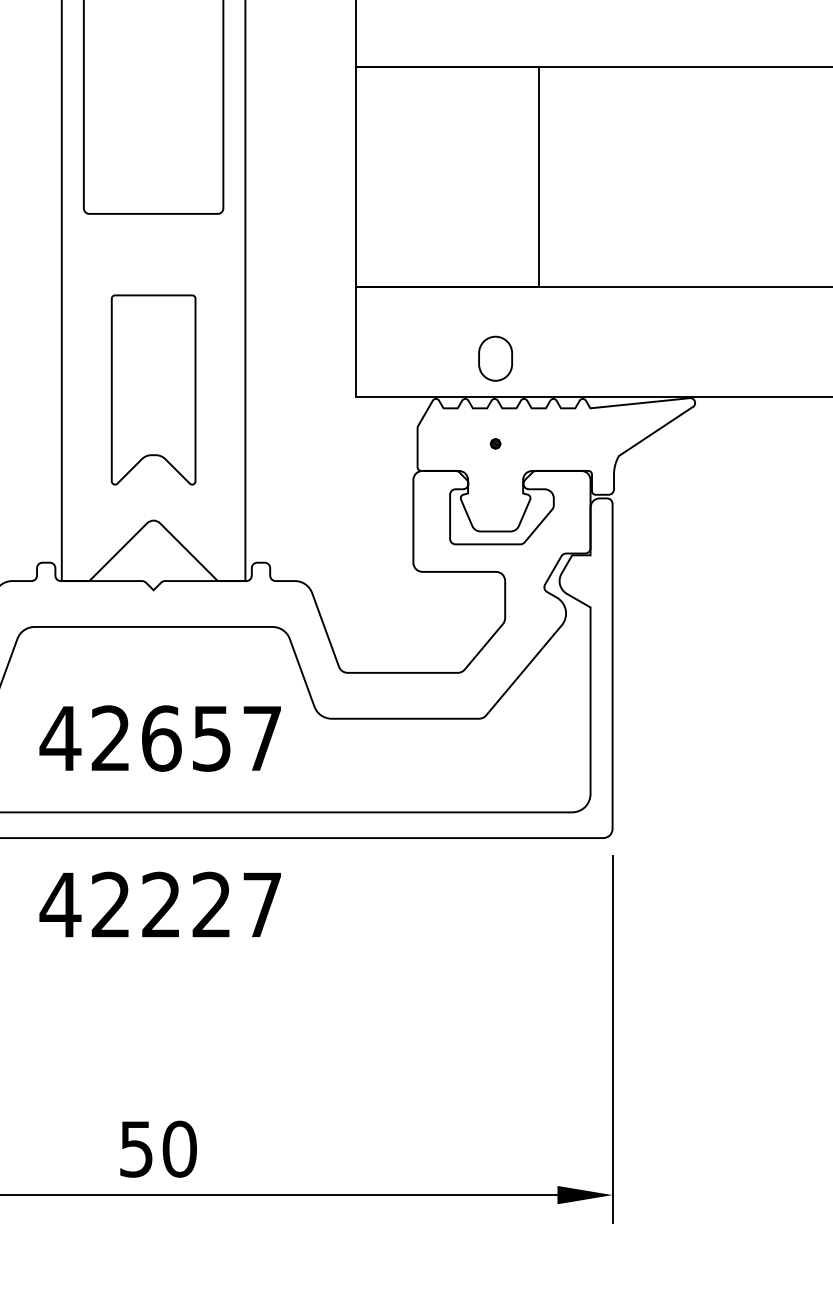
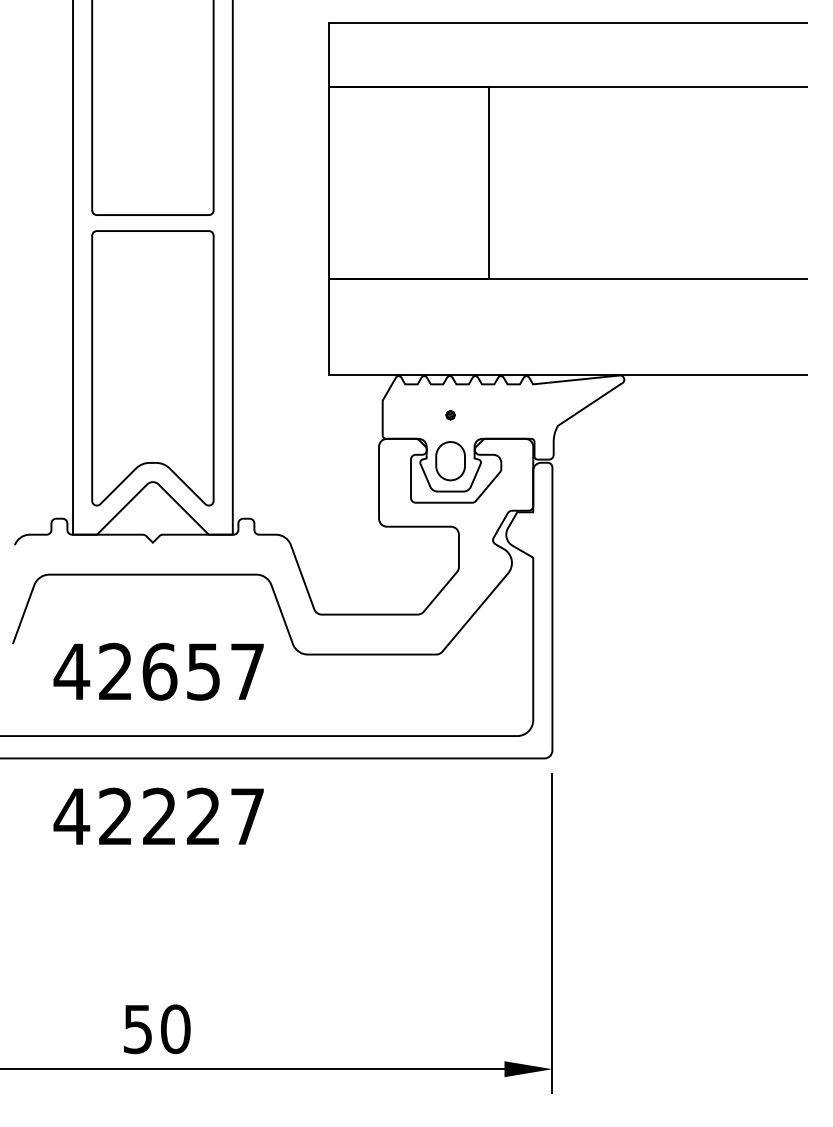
part: (495, 359) -> (450, 461), moved
part: (153, 390) -> (152, 368), size x1.67

